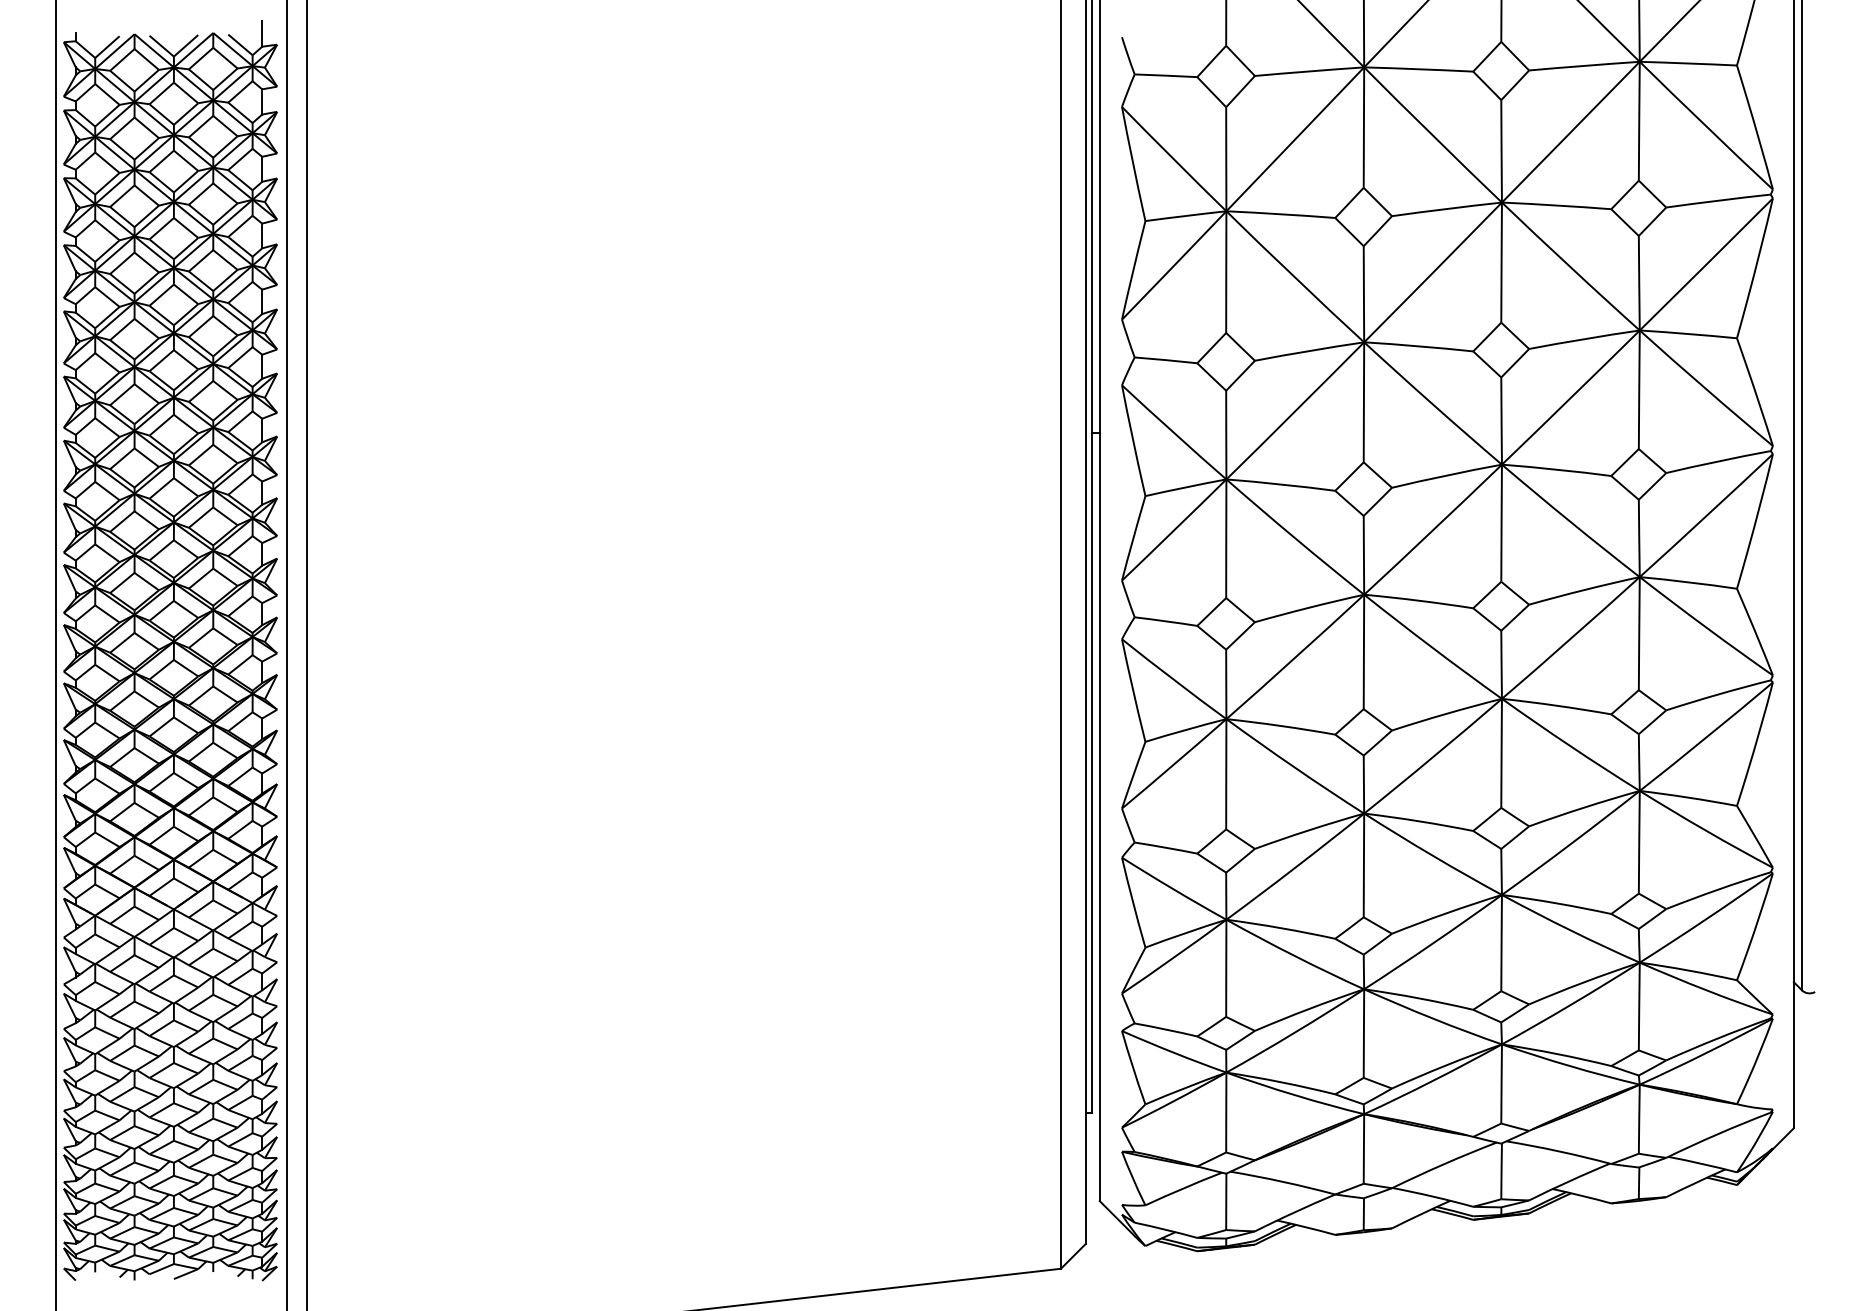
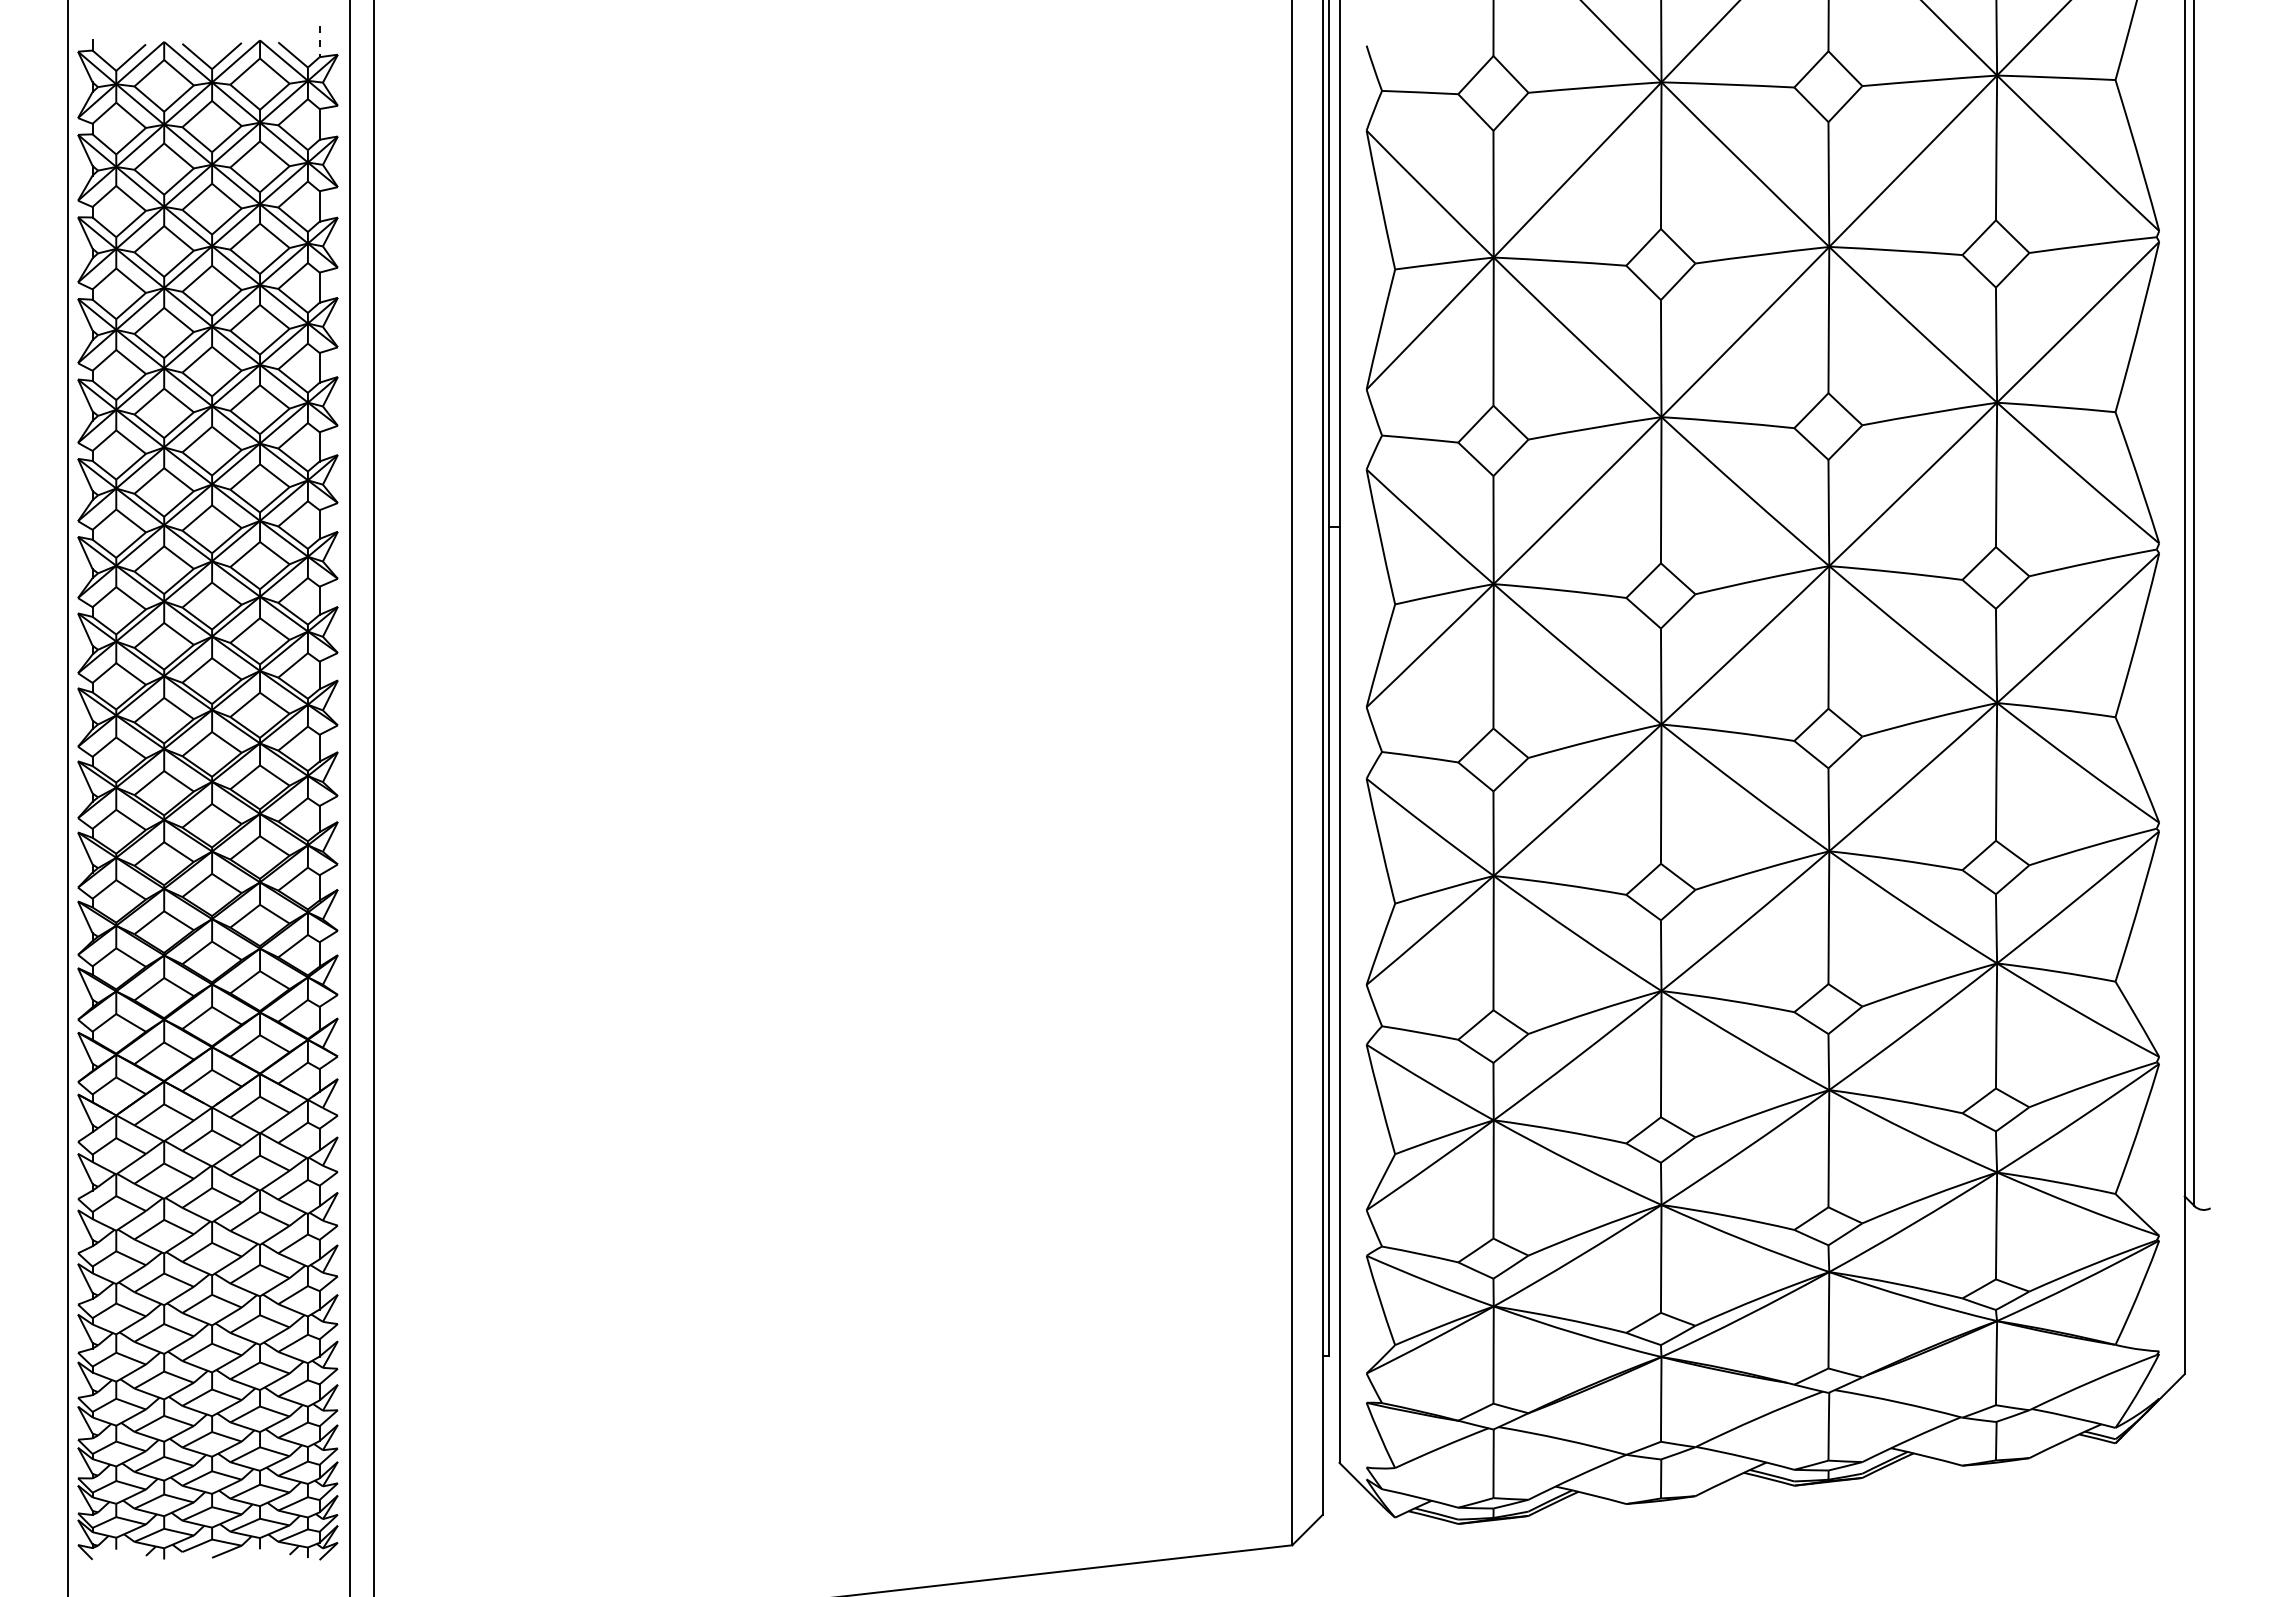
line: (262, 33) -> (319, 41), solid -> dashed

